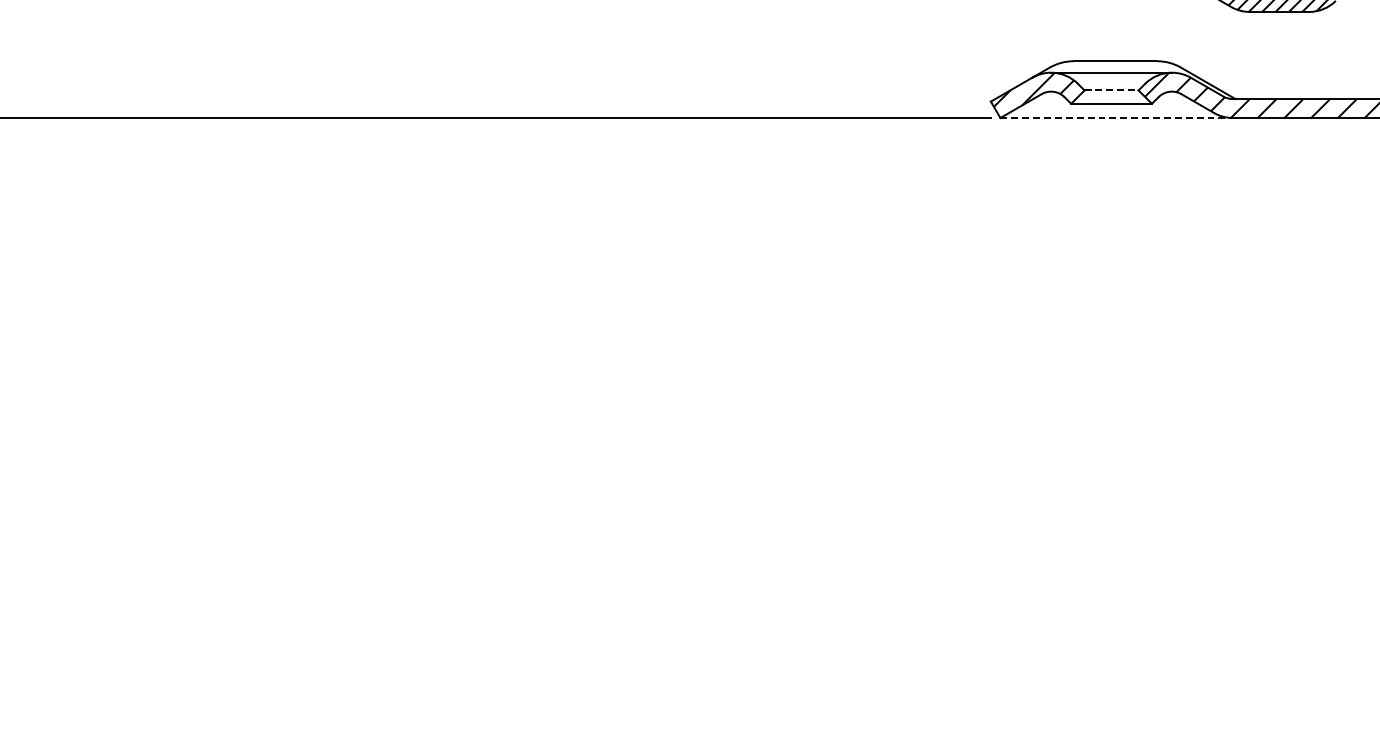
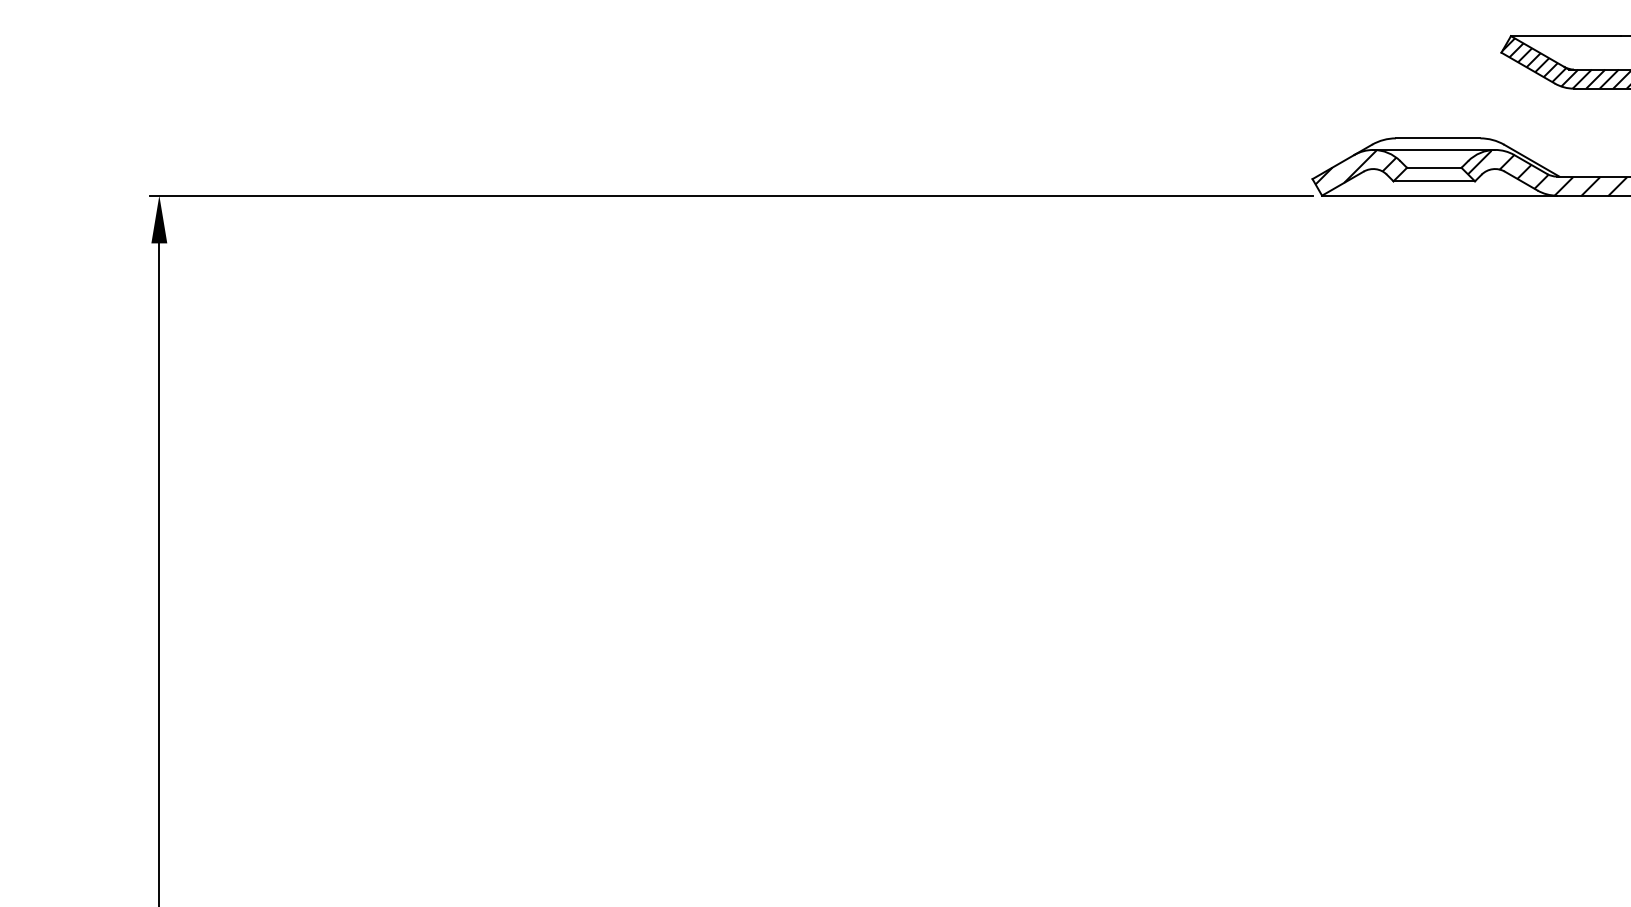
line: (1111, 90) -> (1434, 167), dashed -> solid
line: (1116, 117) -> (1439, 195), dashed -> solid

